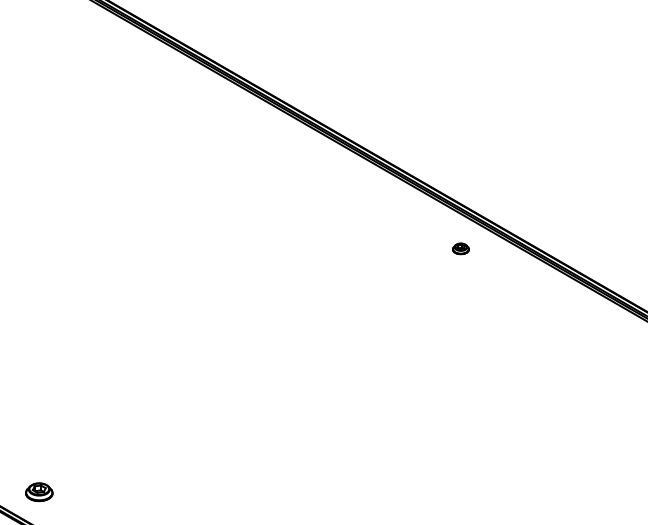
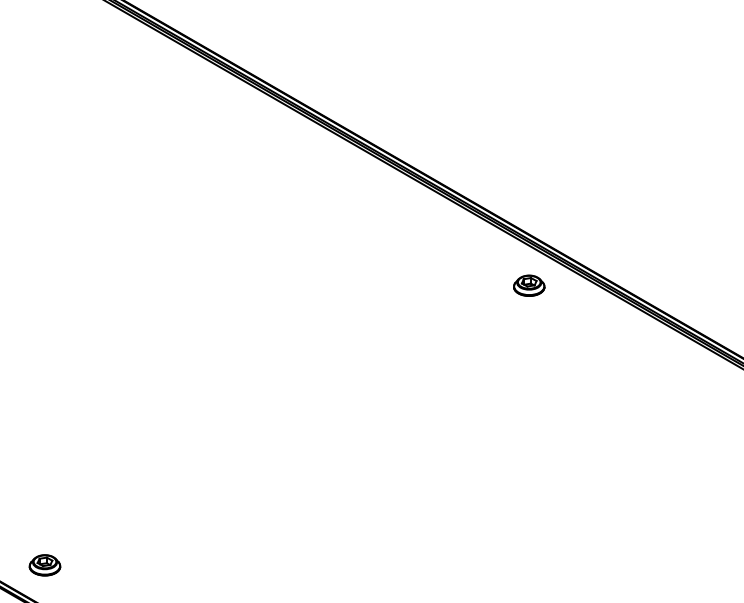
part: (460, 248) -> (528, 285), size x1.67

